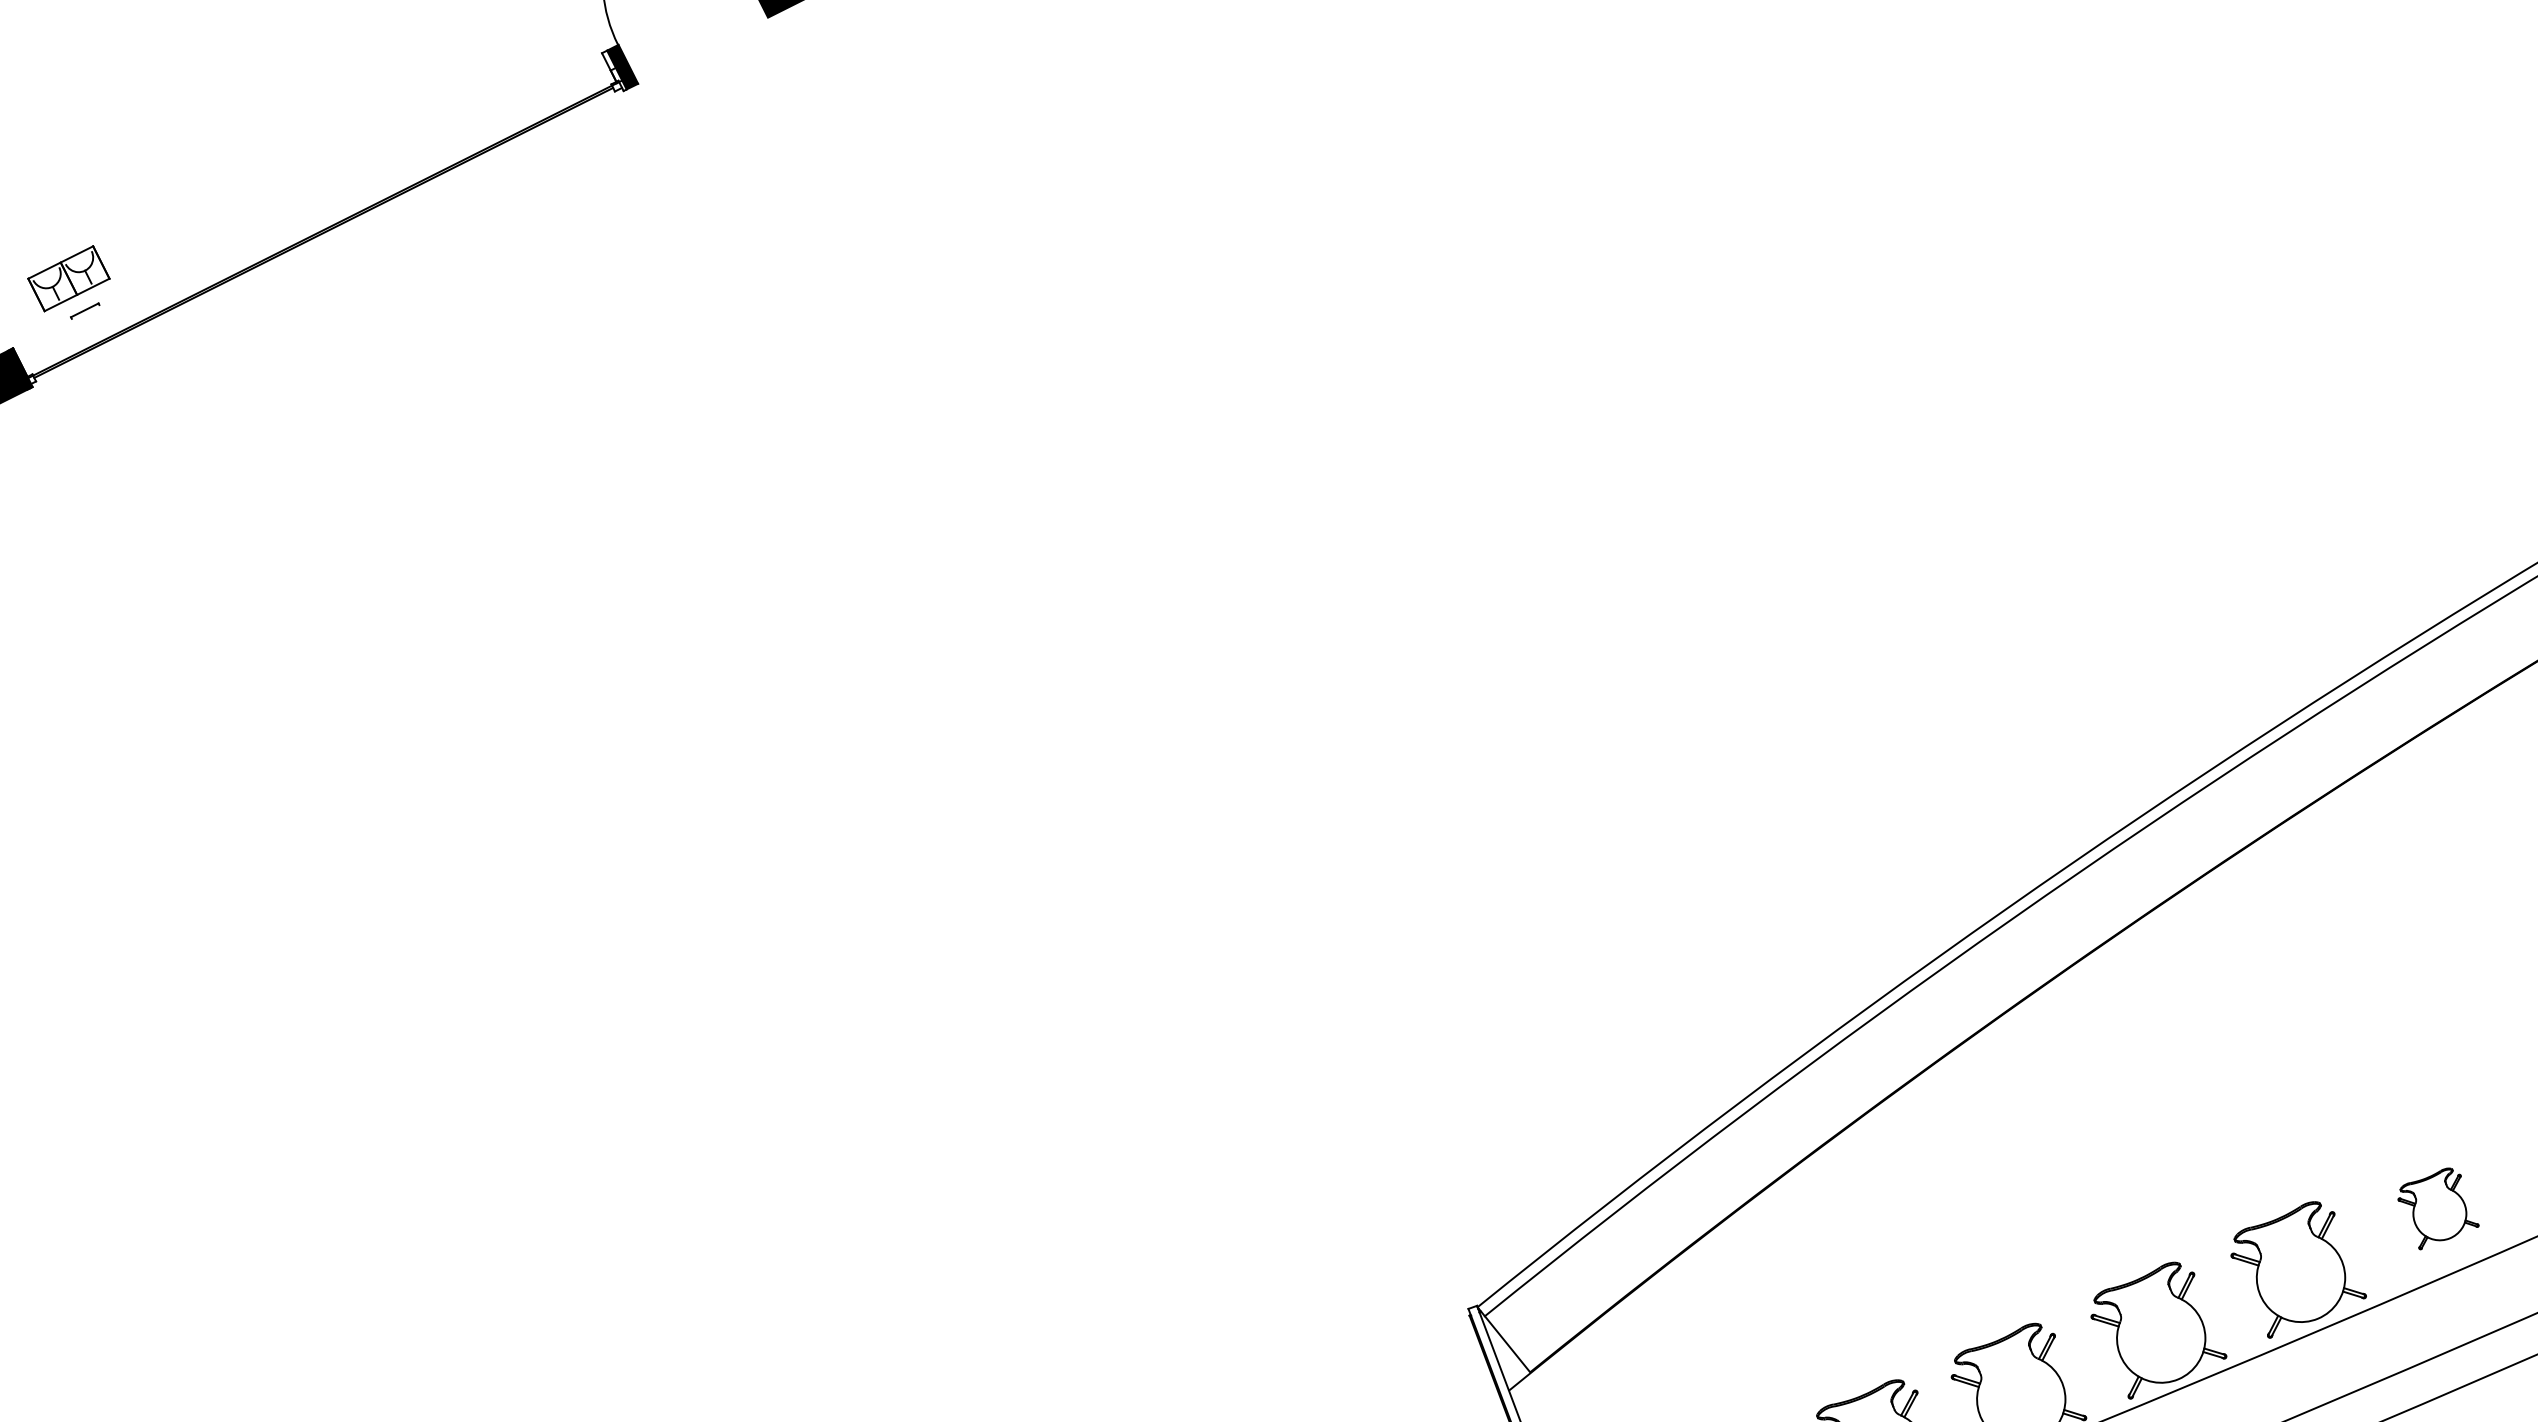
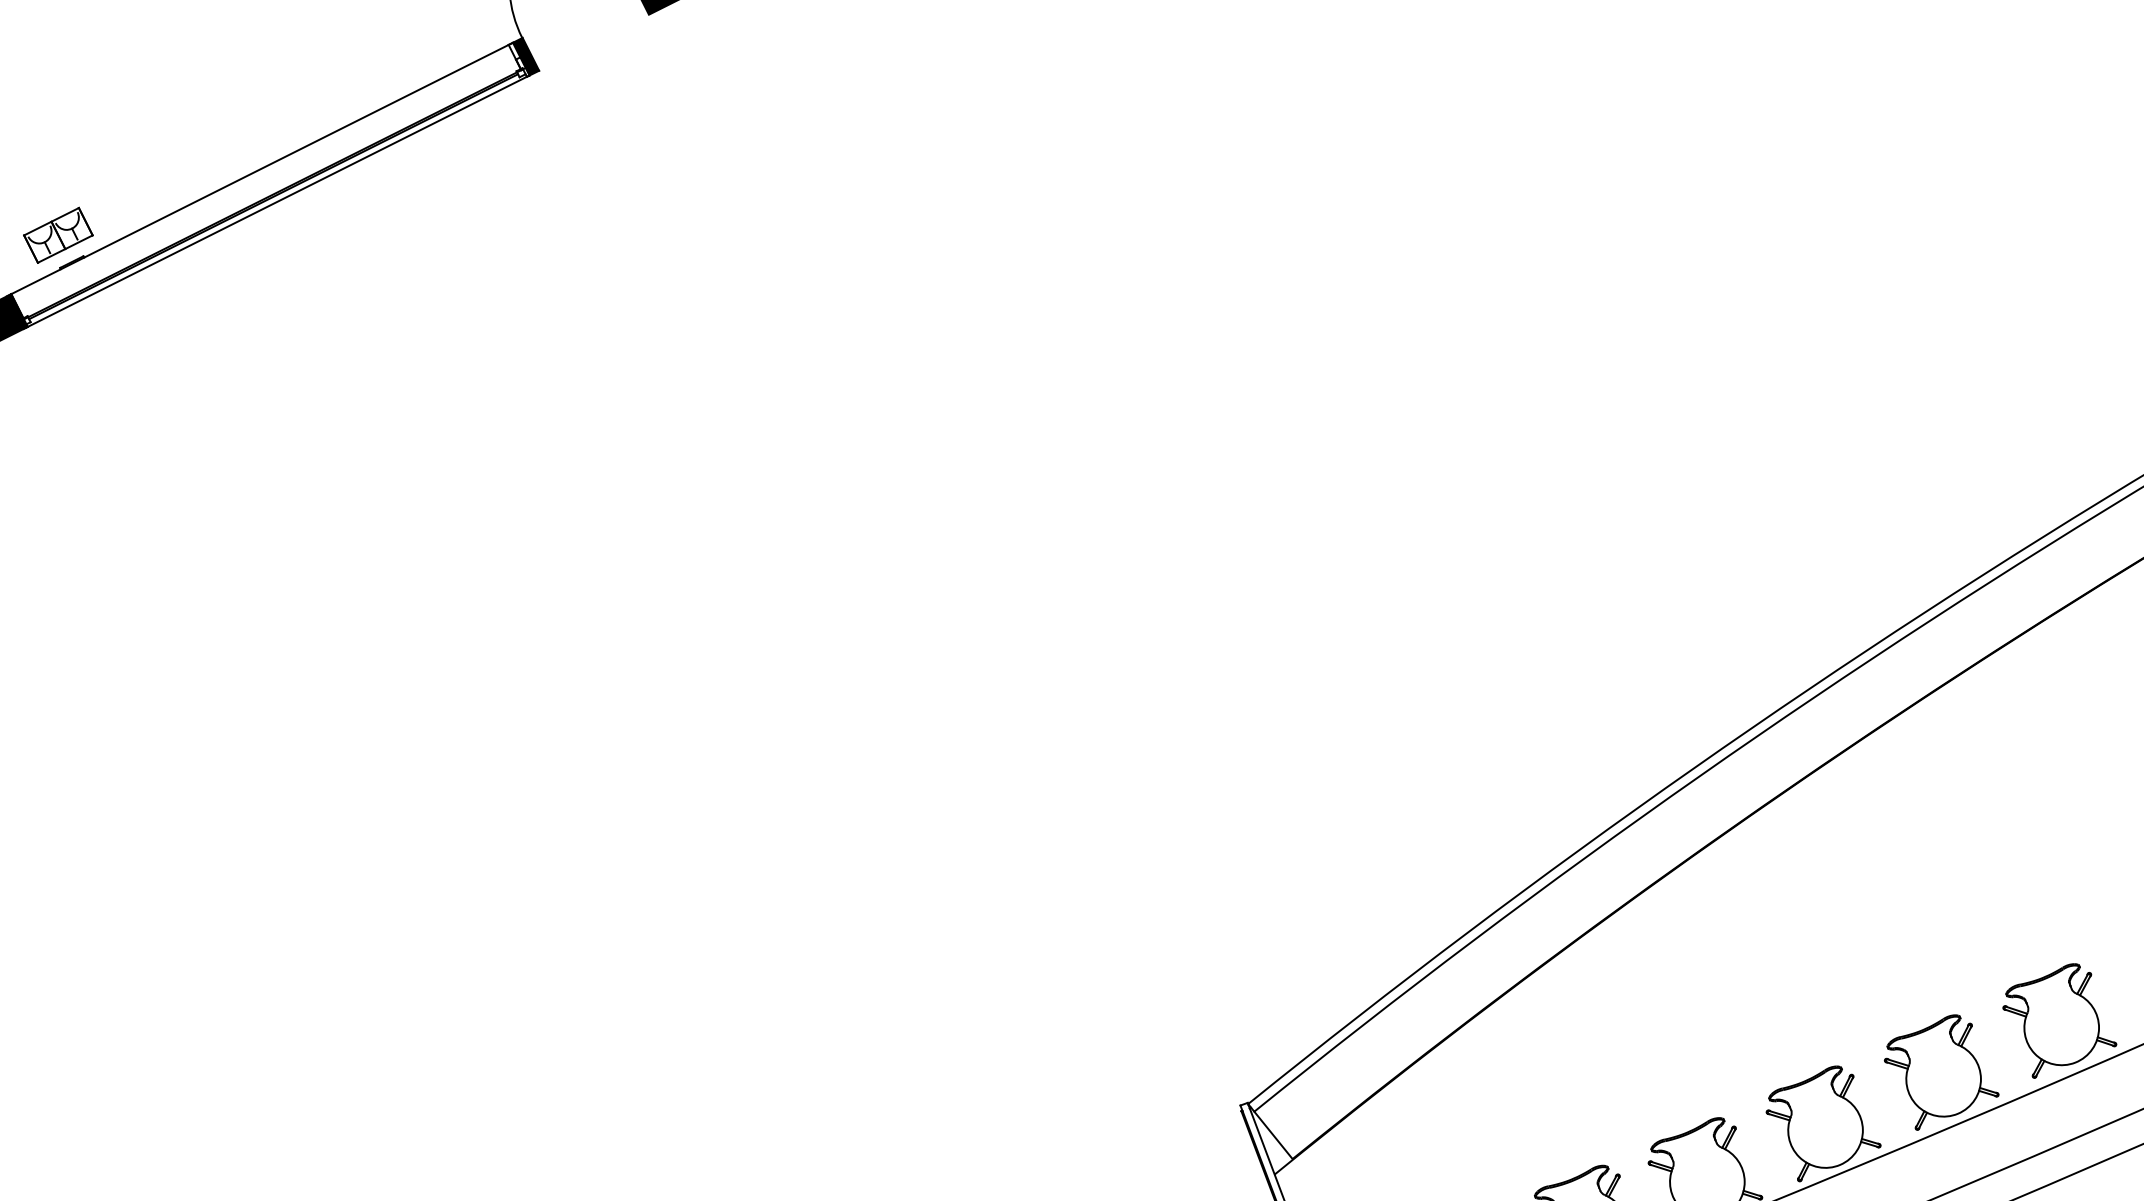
line: (310, 199) -> (262, 168), added
line: (329, 238) -> (278, 201), added
part: (2438, 1208) -> (2059, 1020), size x1.67

